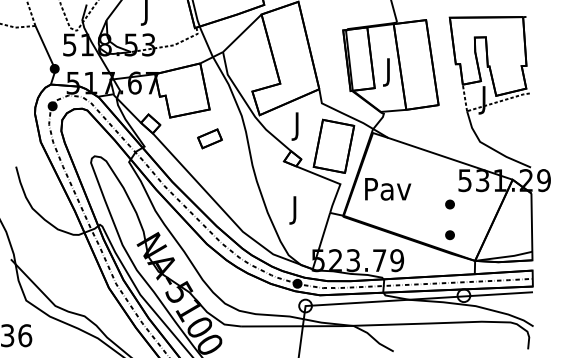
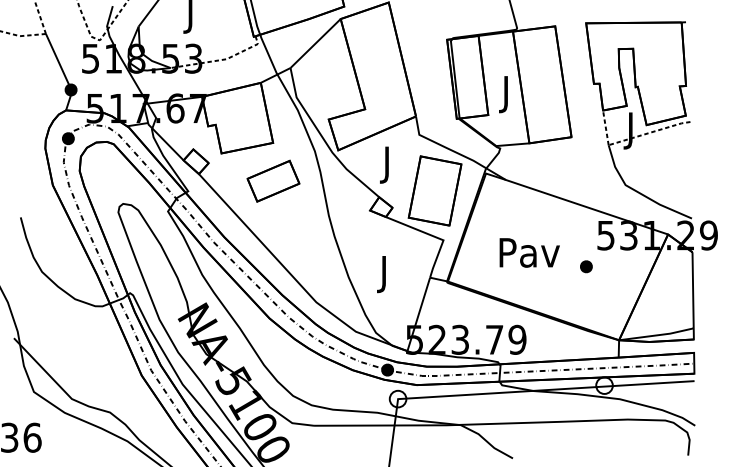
part: (210, 138) -> (273, 180), size x1.67
text: (387, 188) -> (529, 252), moved
part: (450, 234) -> (586, 306), removed

